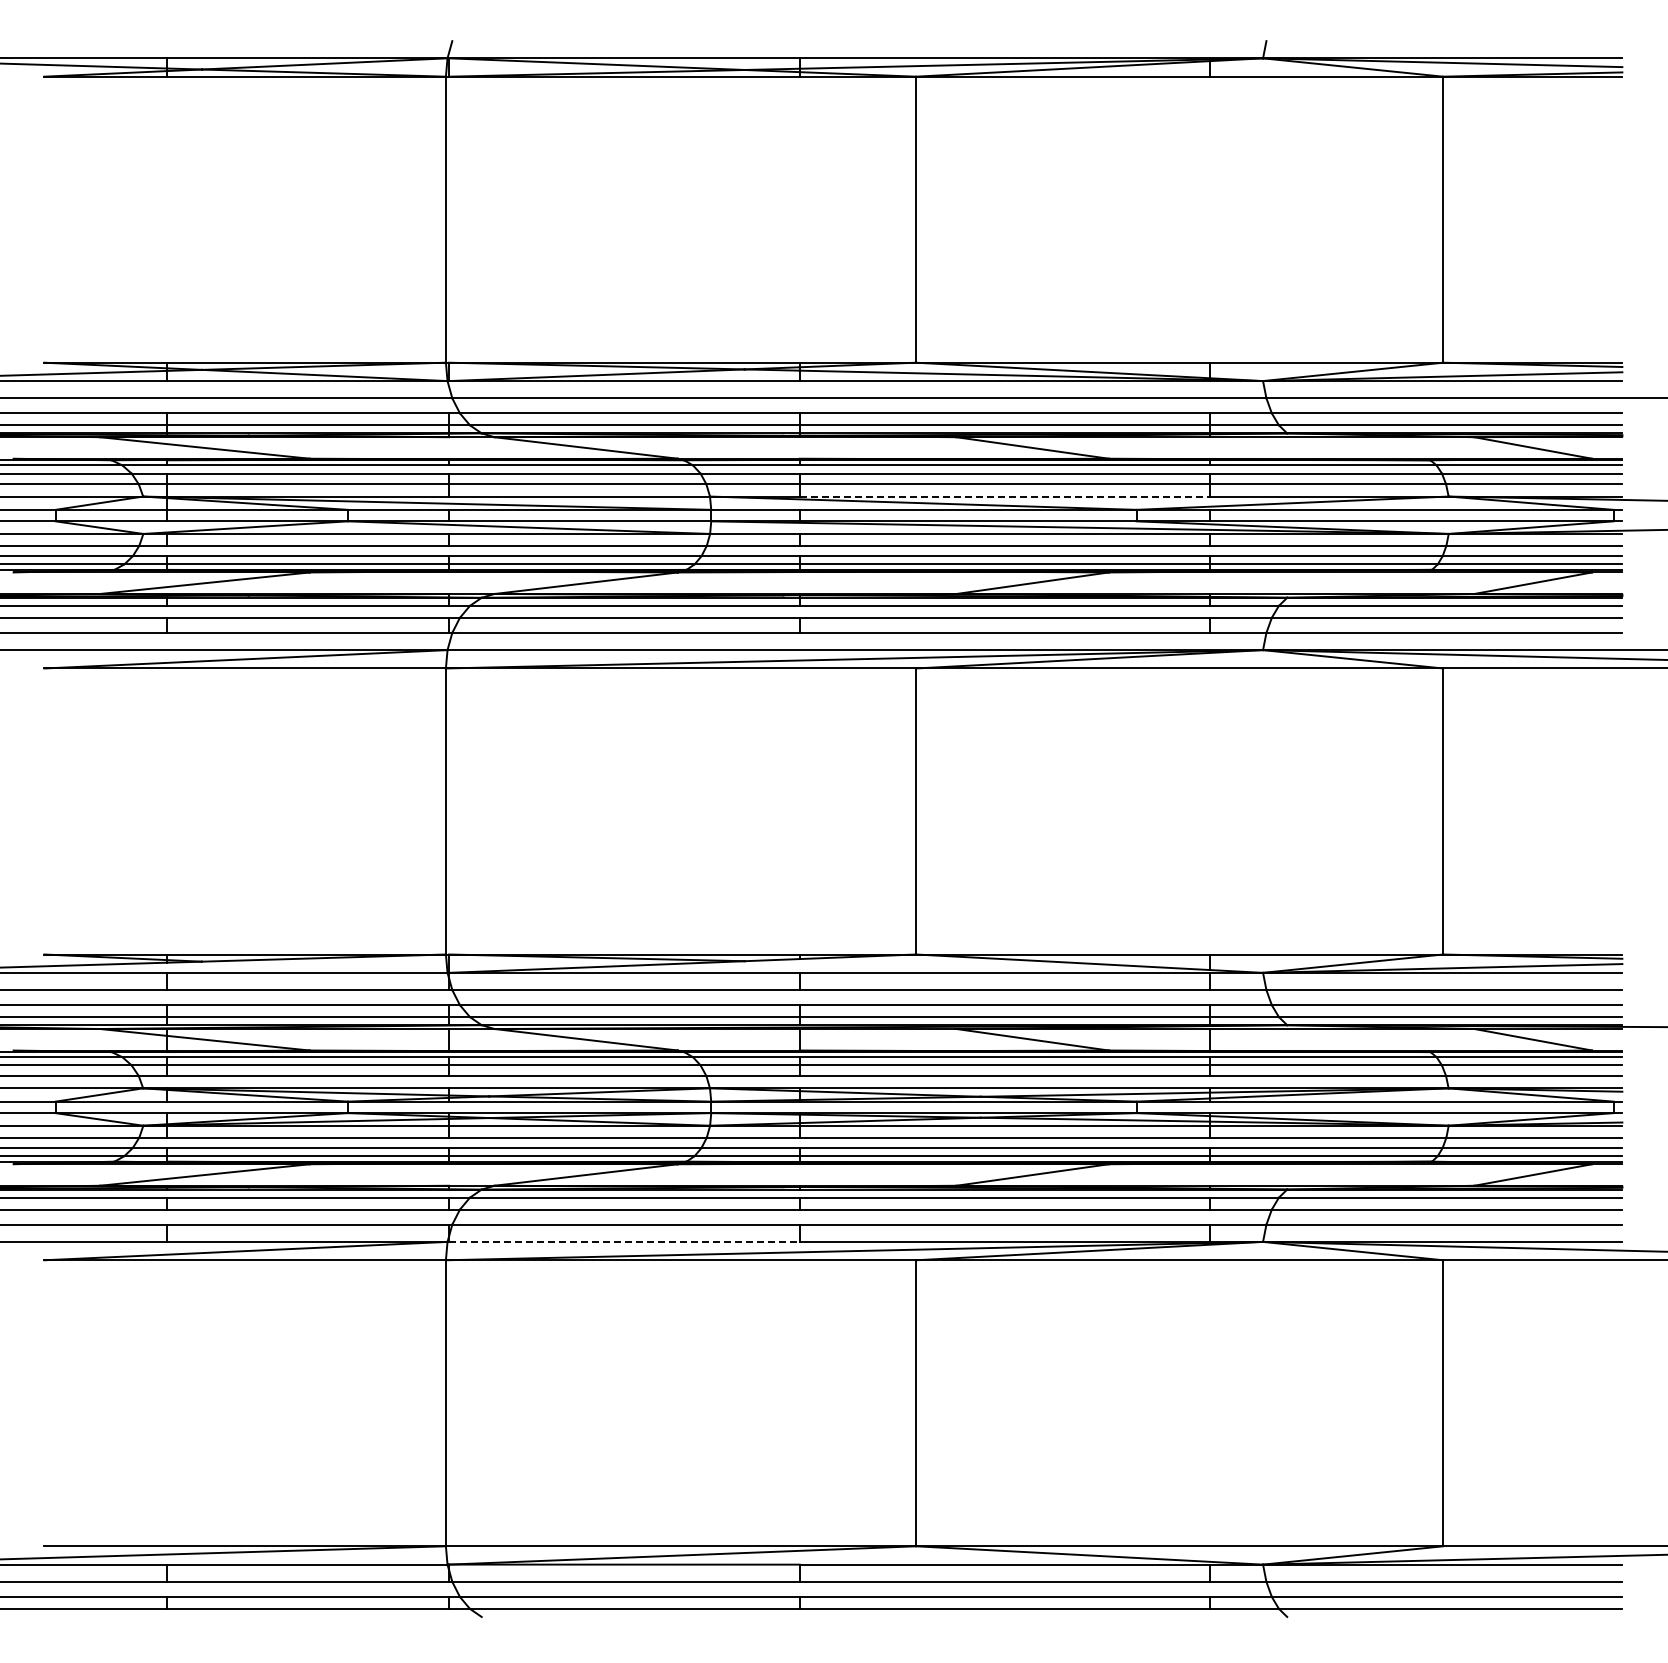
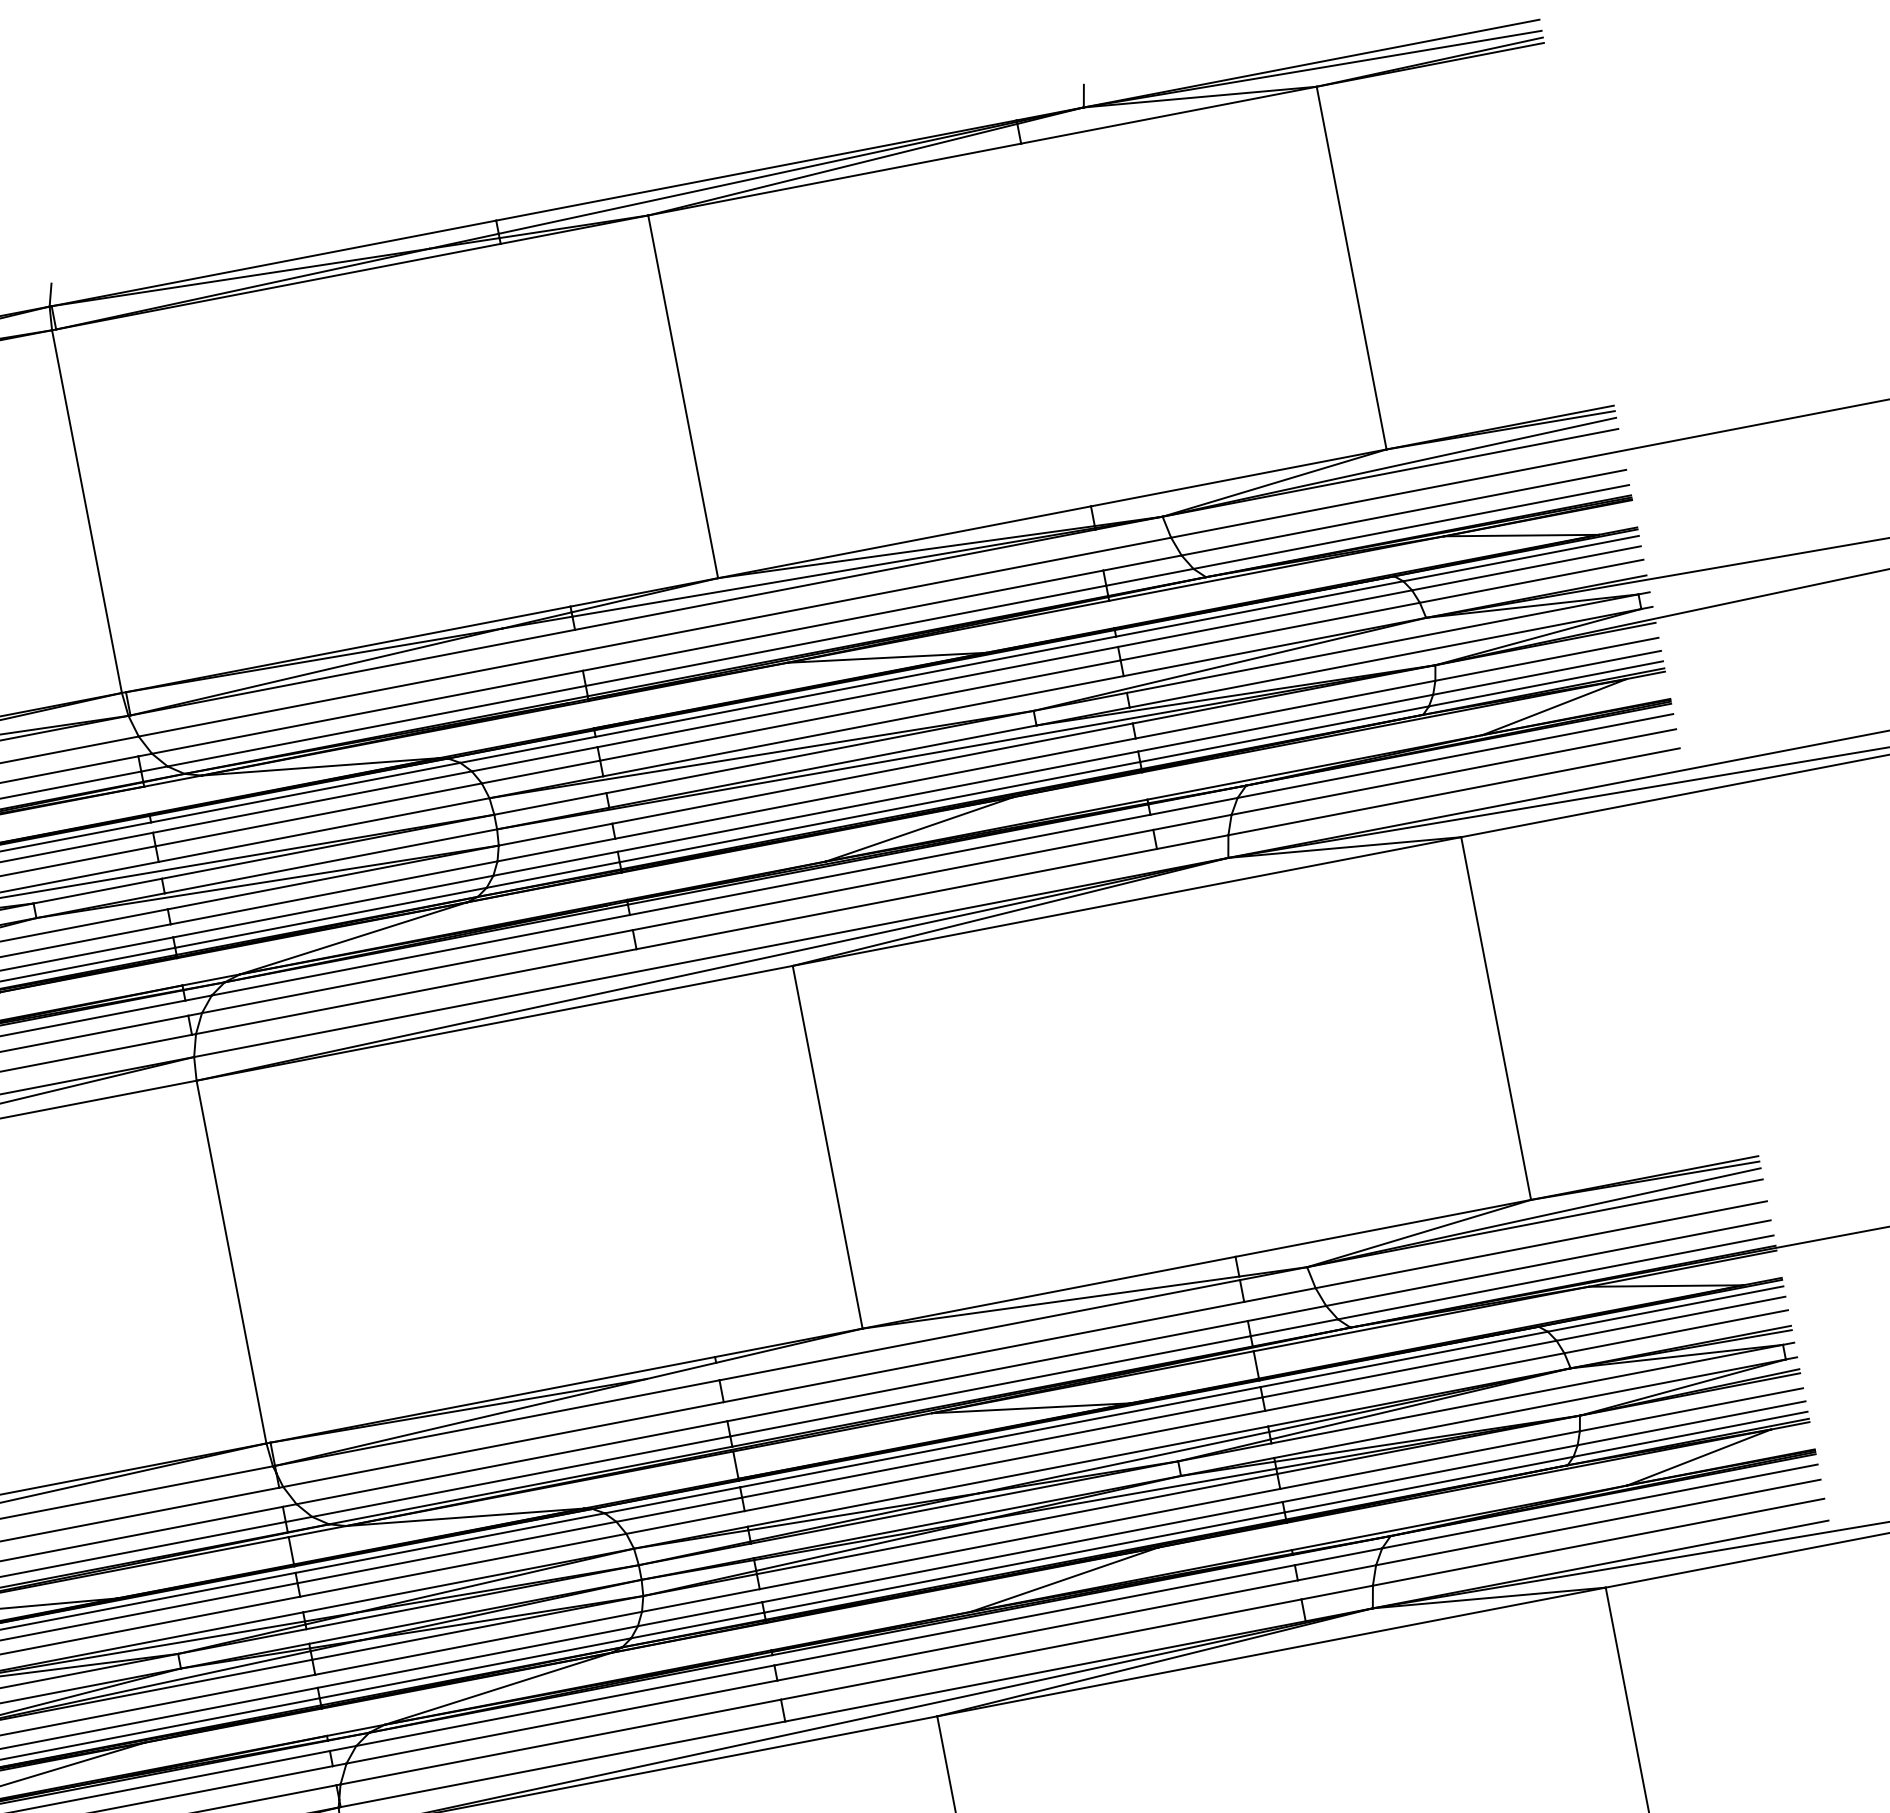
line: (1005, 496) -> (864, 725), dashed -> solid
line: (624, 1241) -> (562, 1763), dashed -> solid

